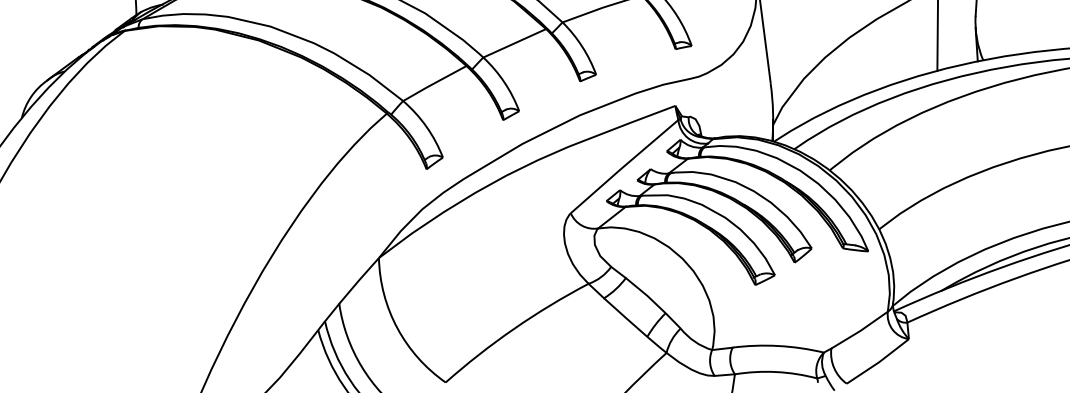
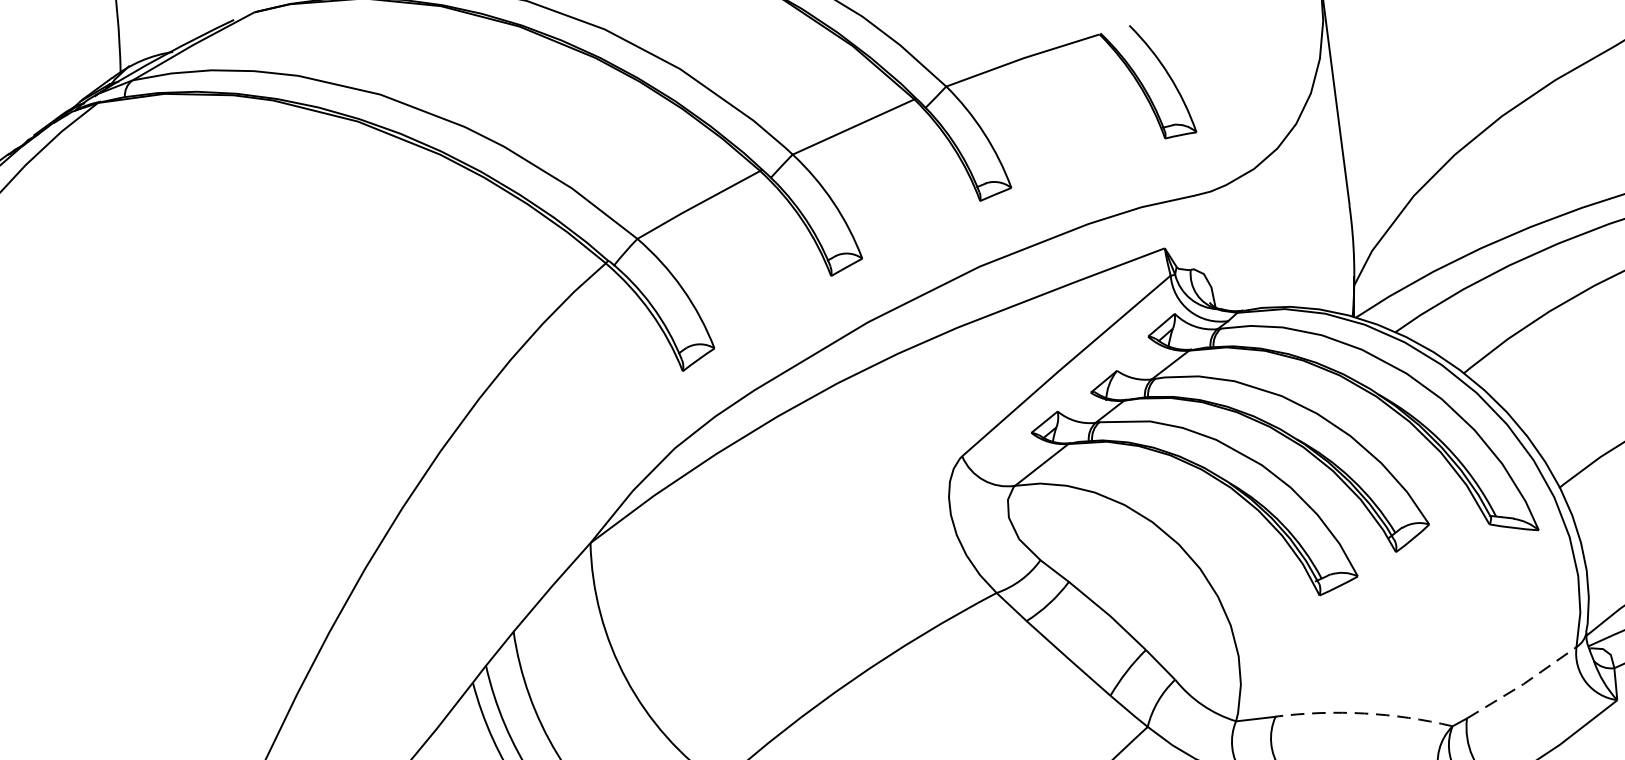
line: (860, 330) -> (1523, 683), solid -> dashed
arc: (778, 346) -> (1364, 714), solid -> dashed

